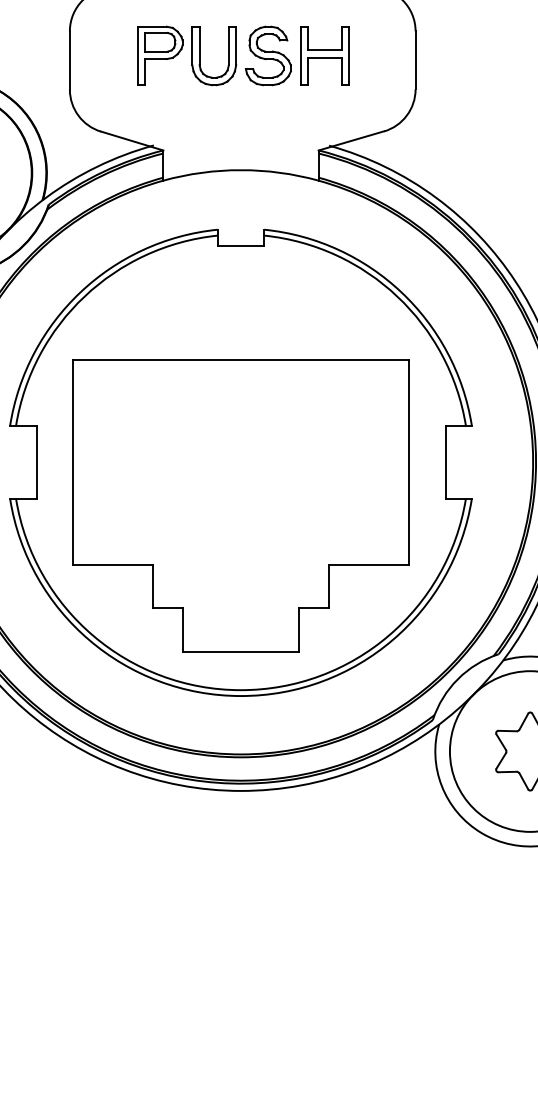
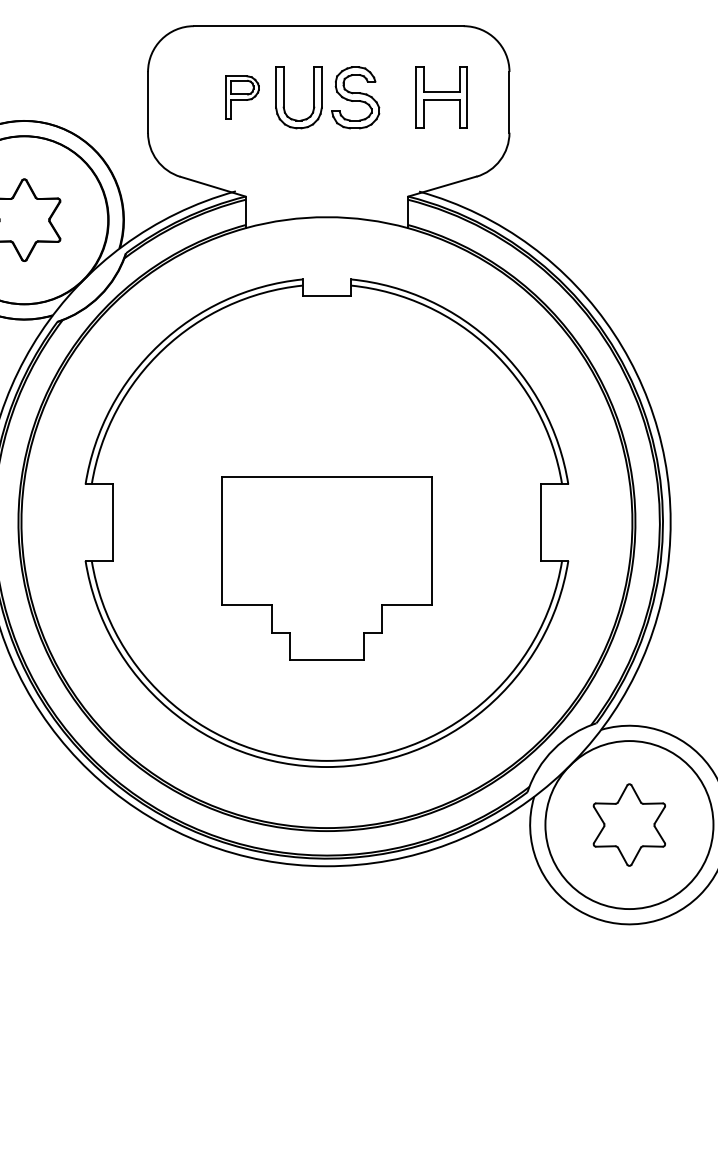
part: (160, 55) -> (242, 97), size x0.7
part: (324, 55) -> (441, 97), moved
part: (240, 506) -> (326, 568), size x0.6

